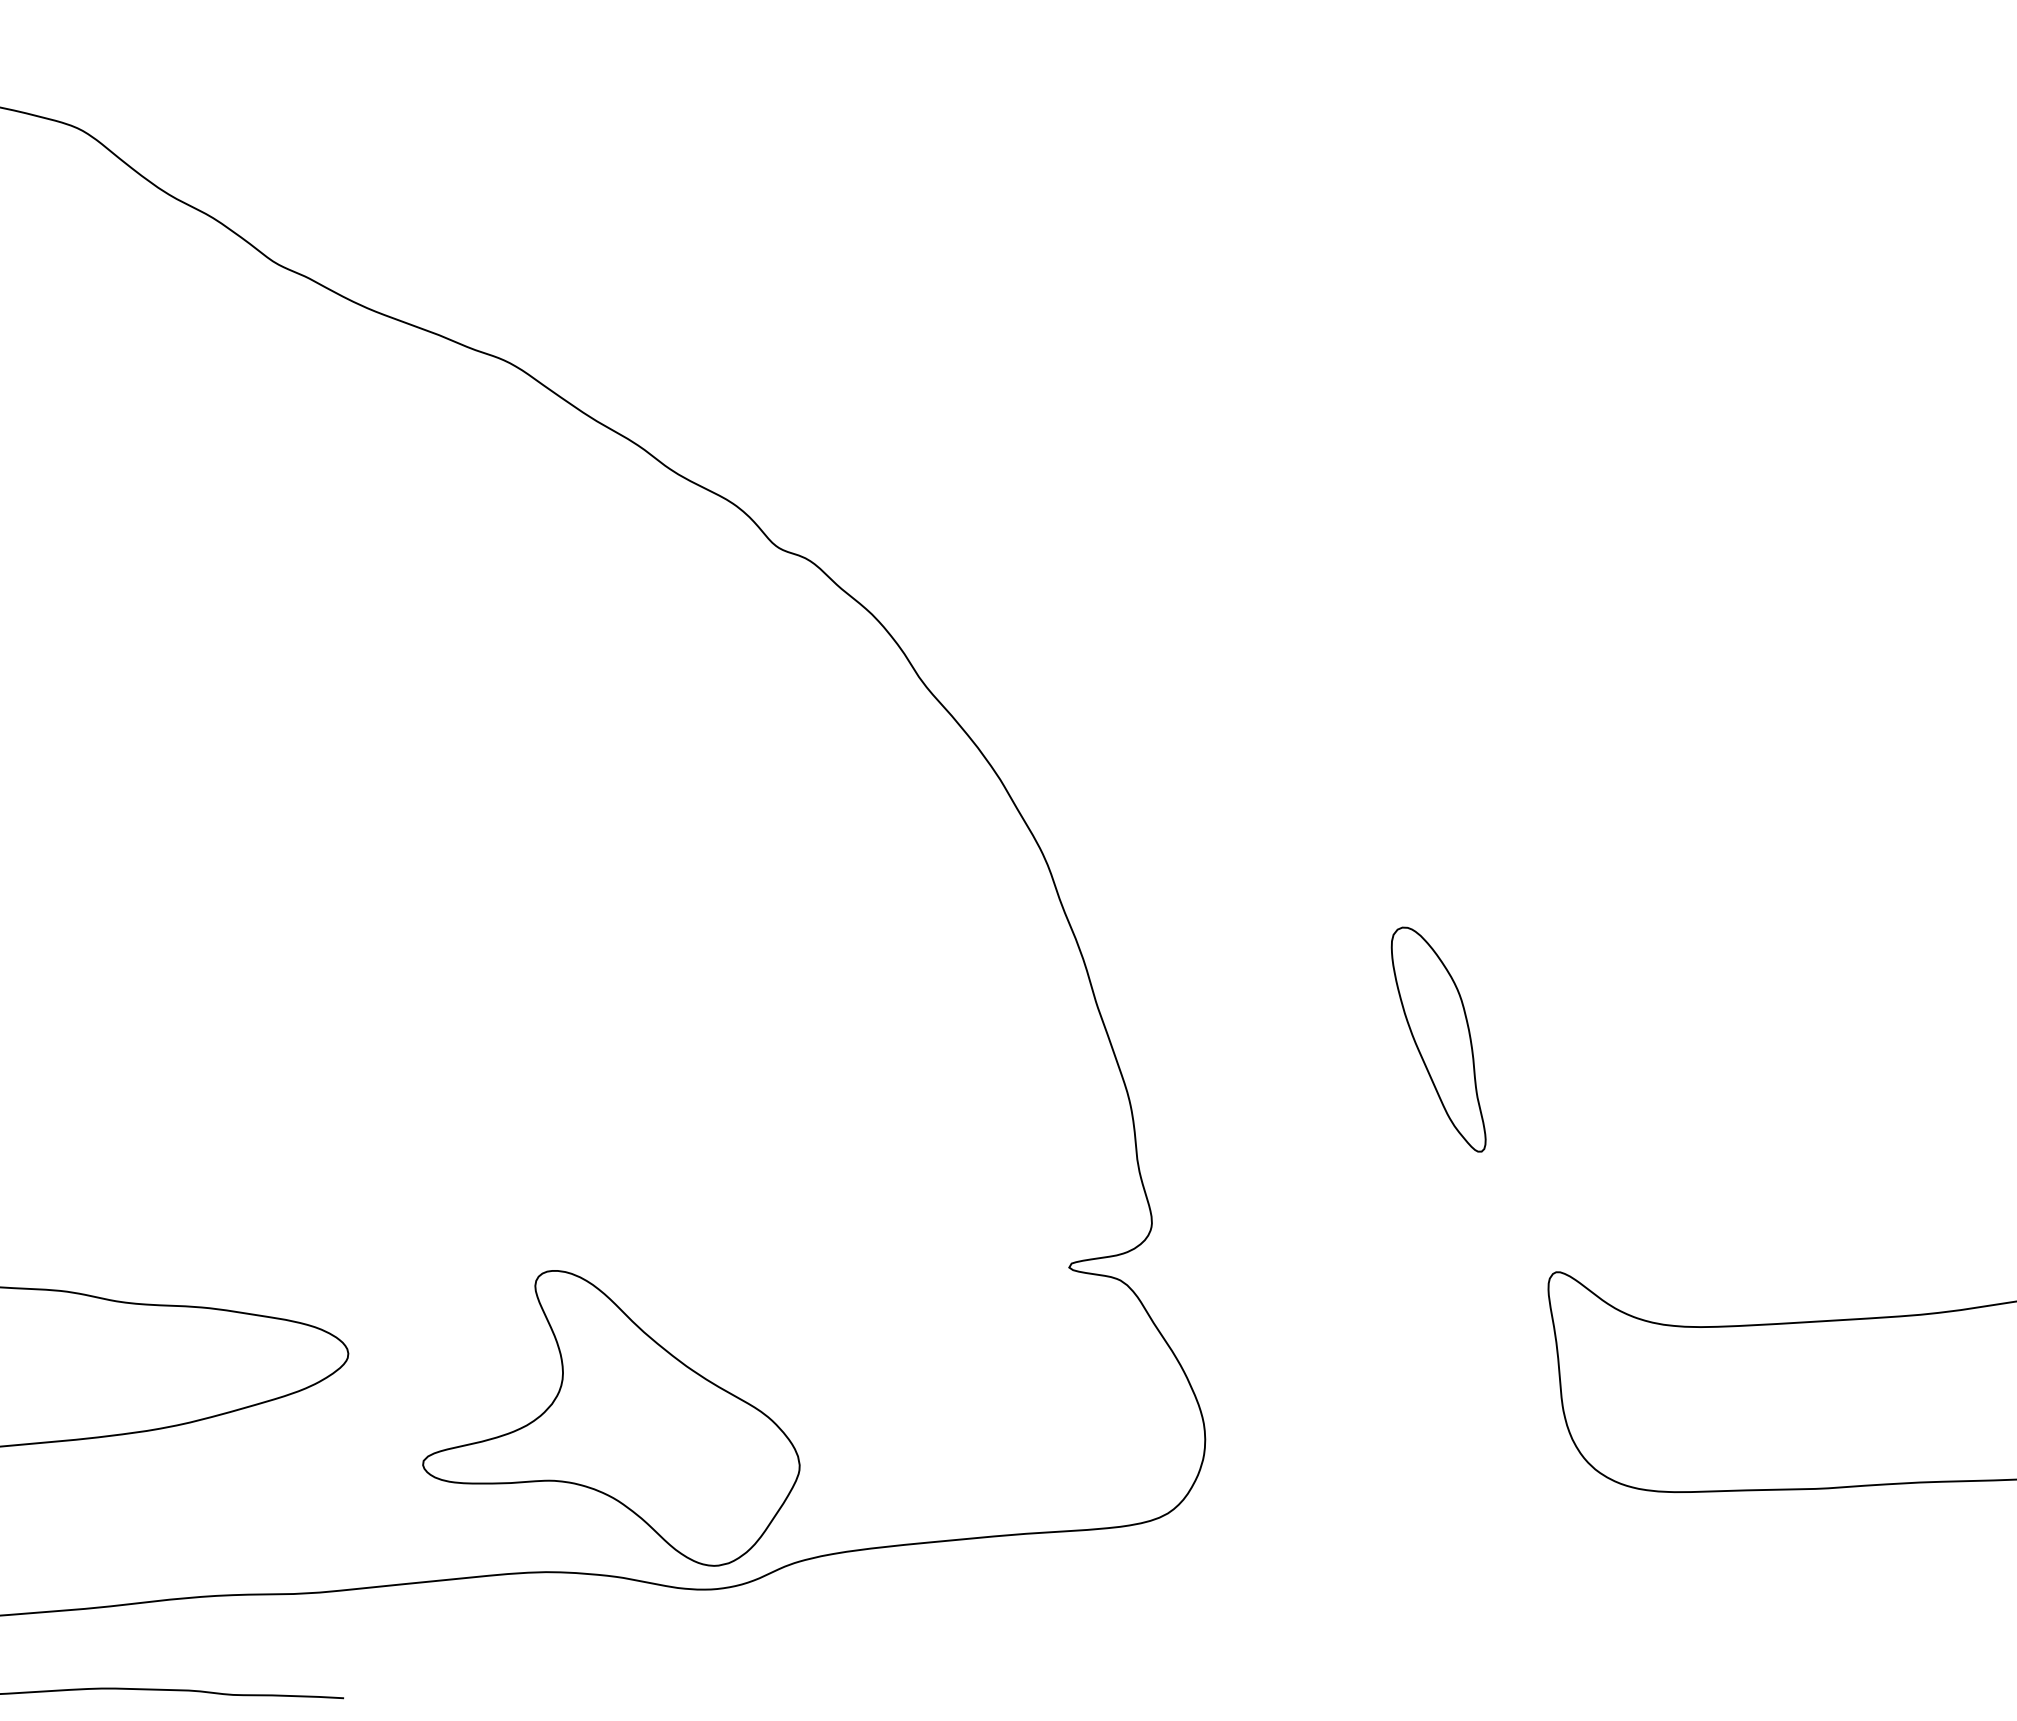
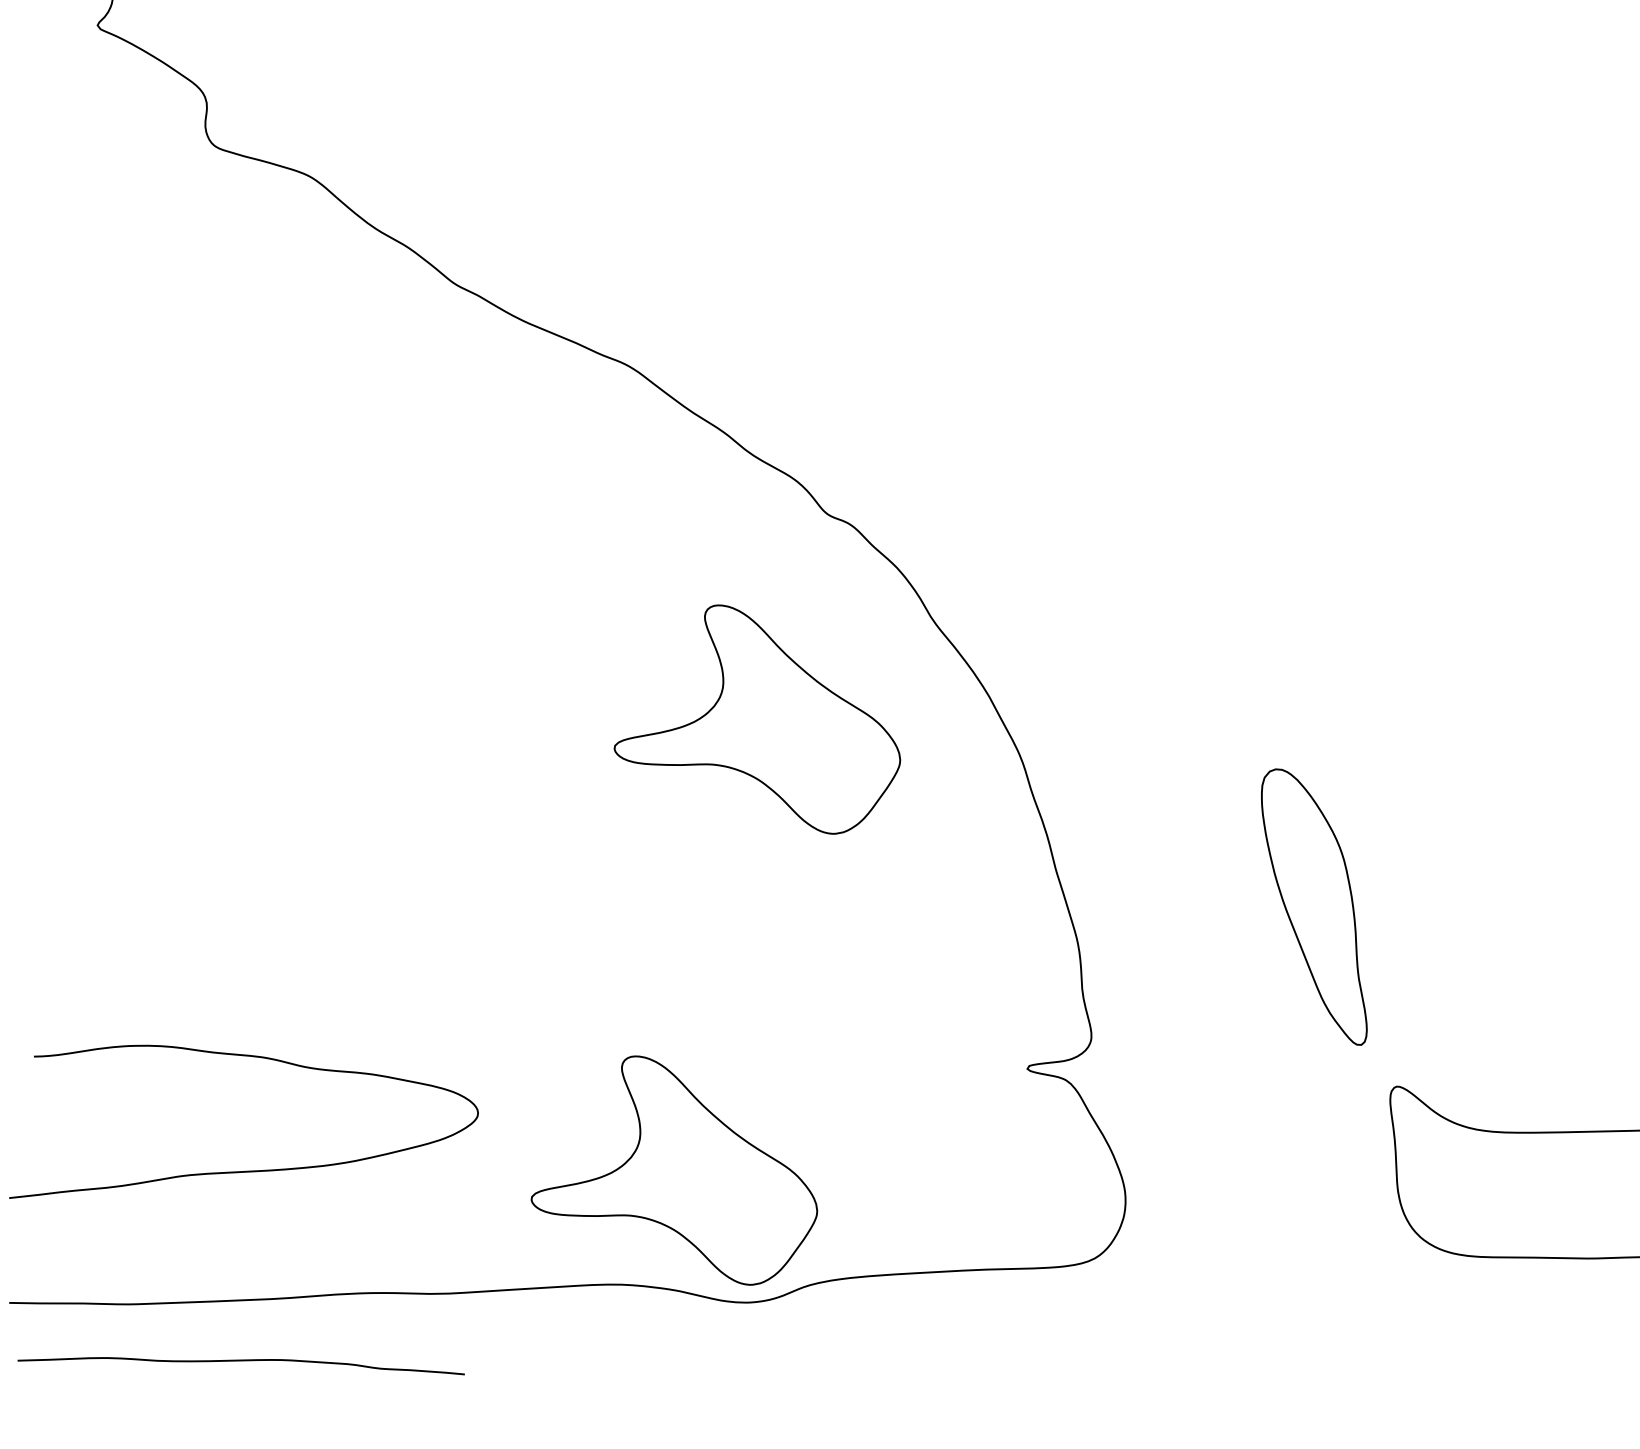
part: (696, 821) -> (757, 719), added
part: (1437, 1039) -> (1313, 906), size x1.6

